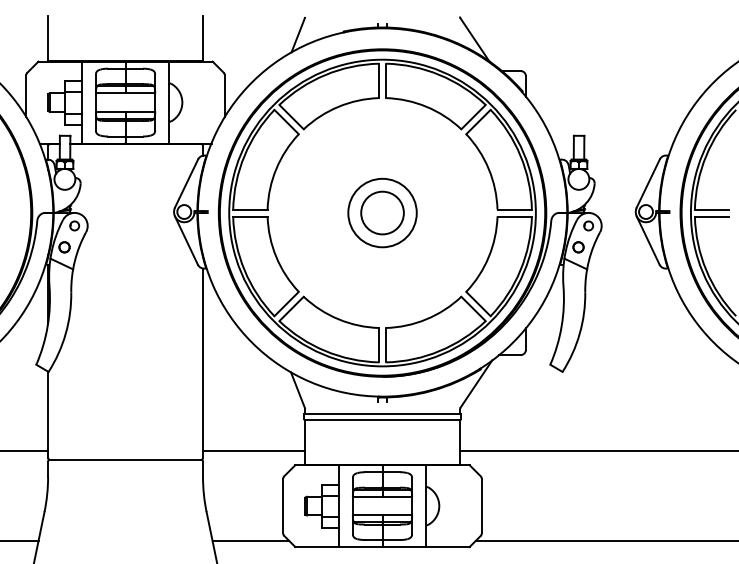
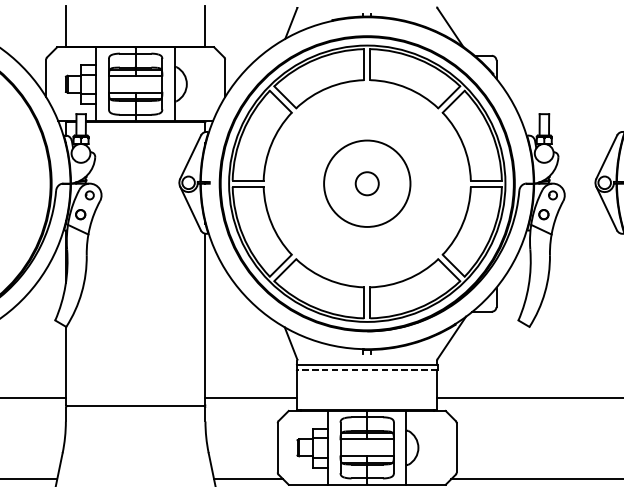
circle: (382, 212) -> (367, 183), size x0.6
circle: (382, 212) -> (367, 183), size x1.4
line: (382, 419) -> (367, 369), solid -> dashed

